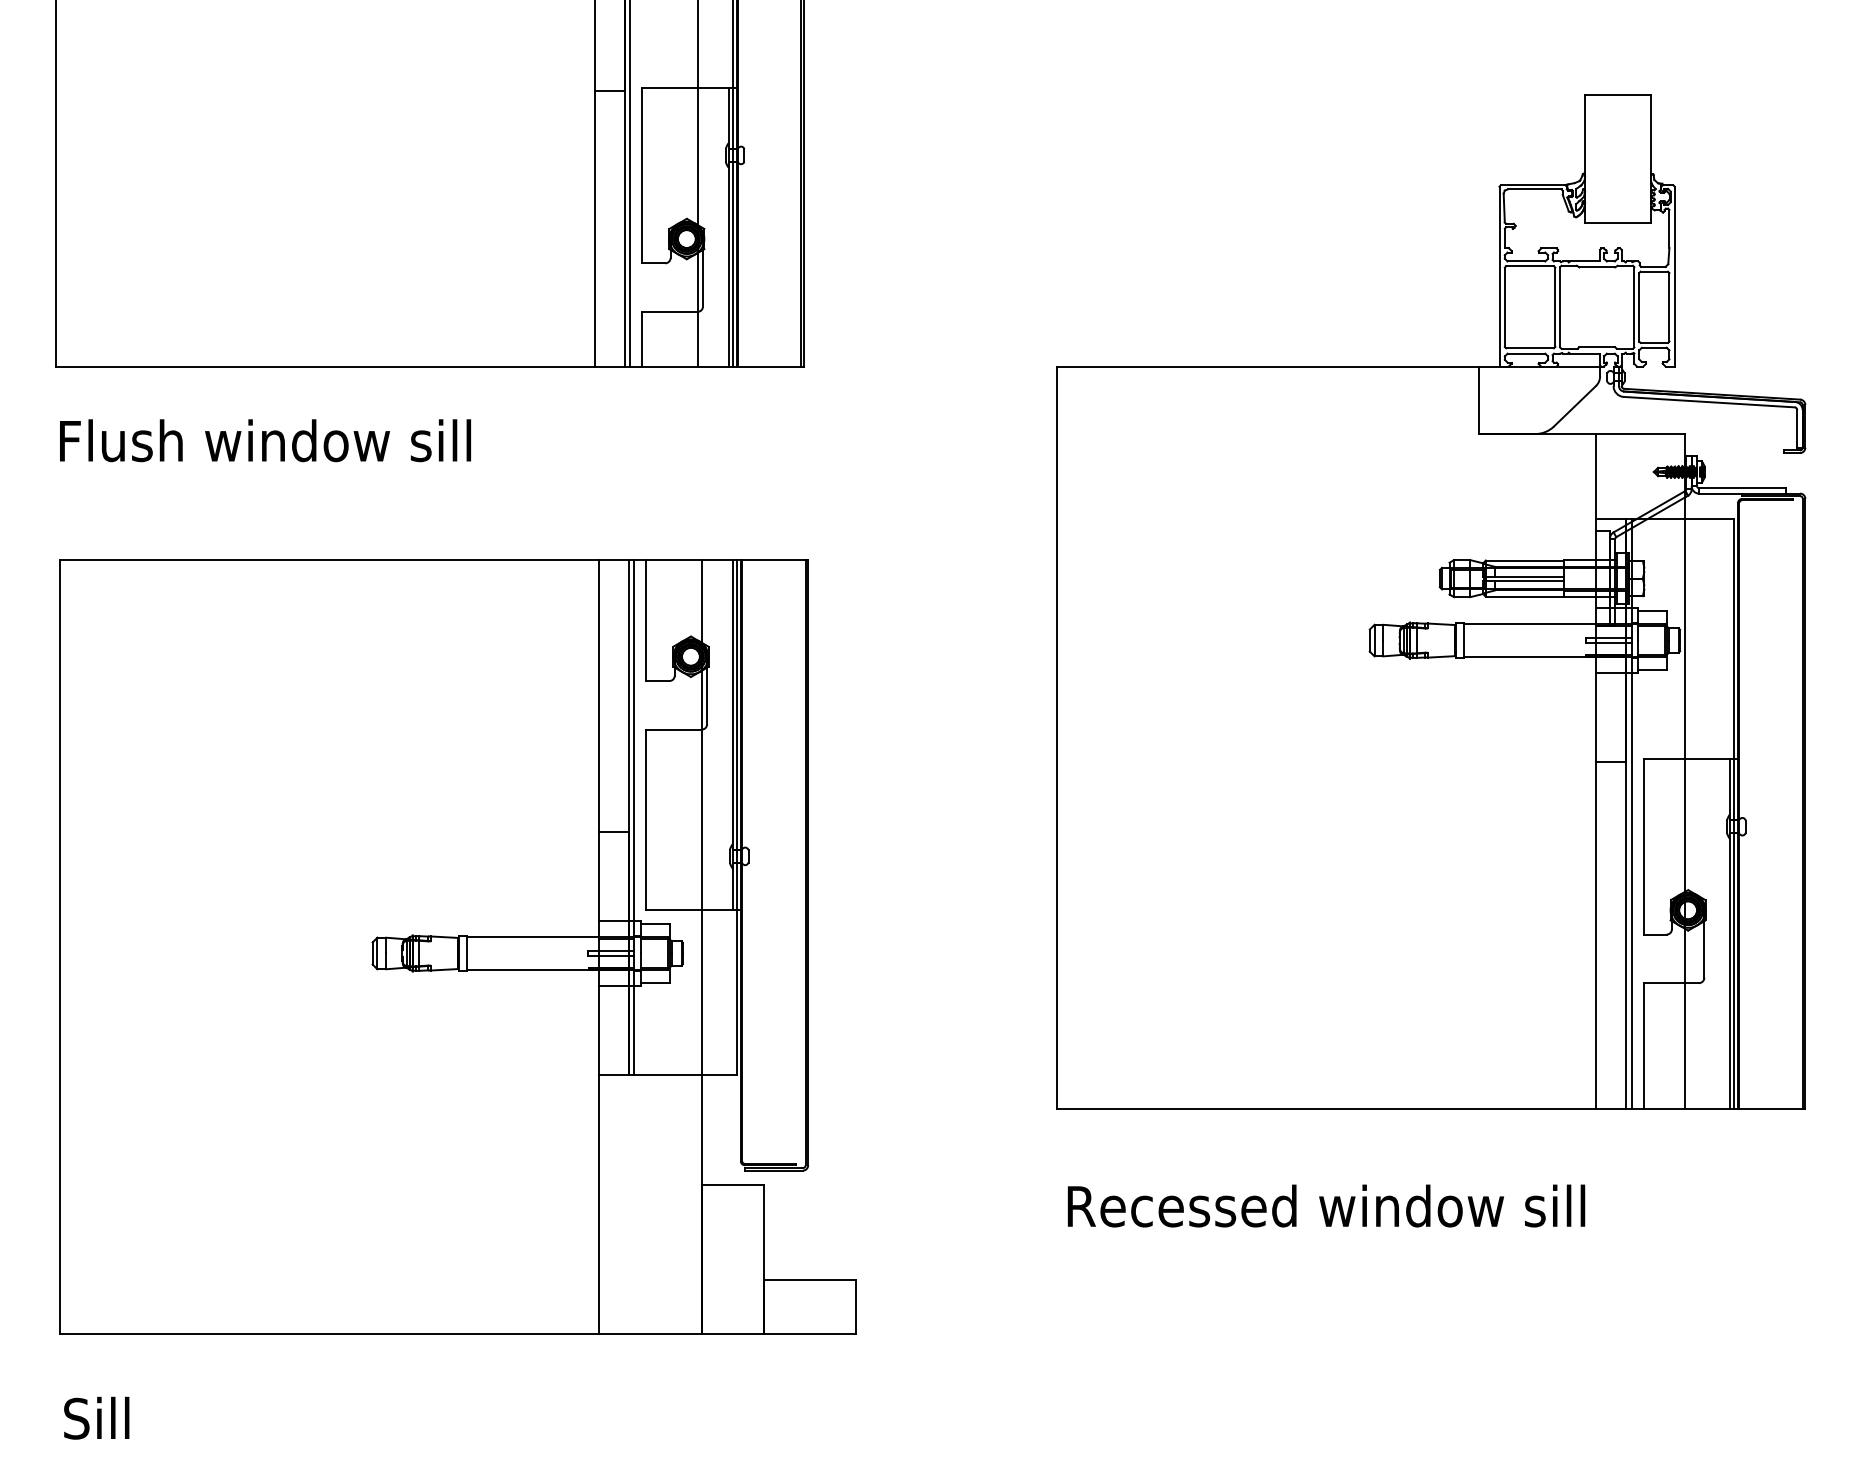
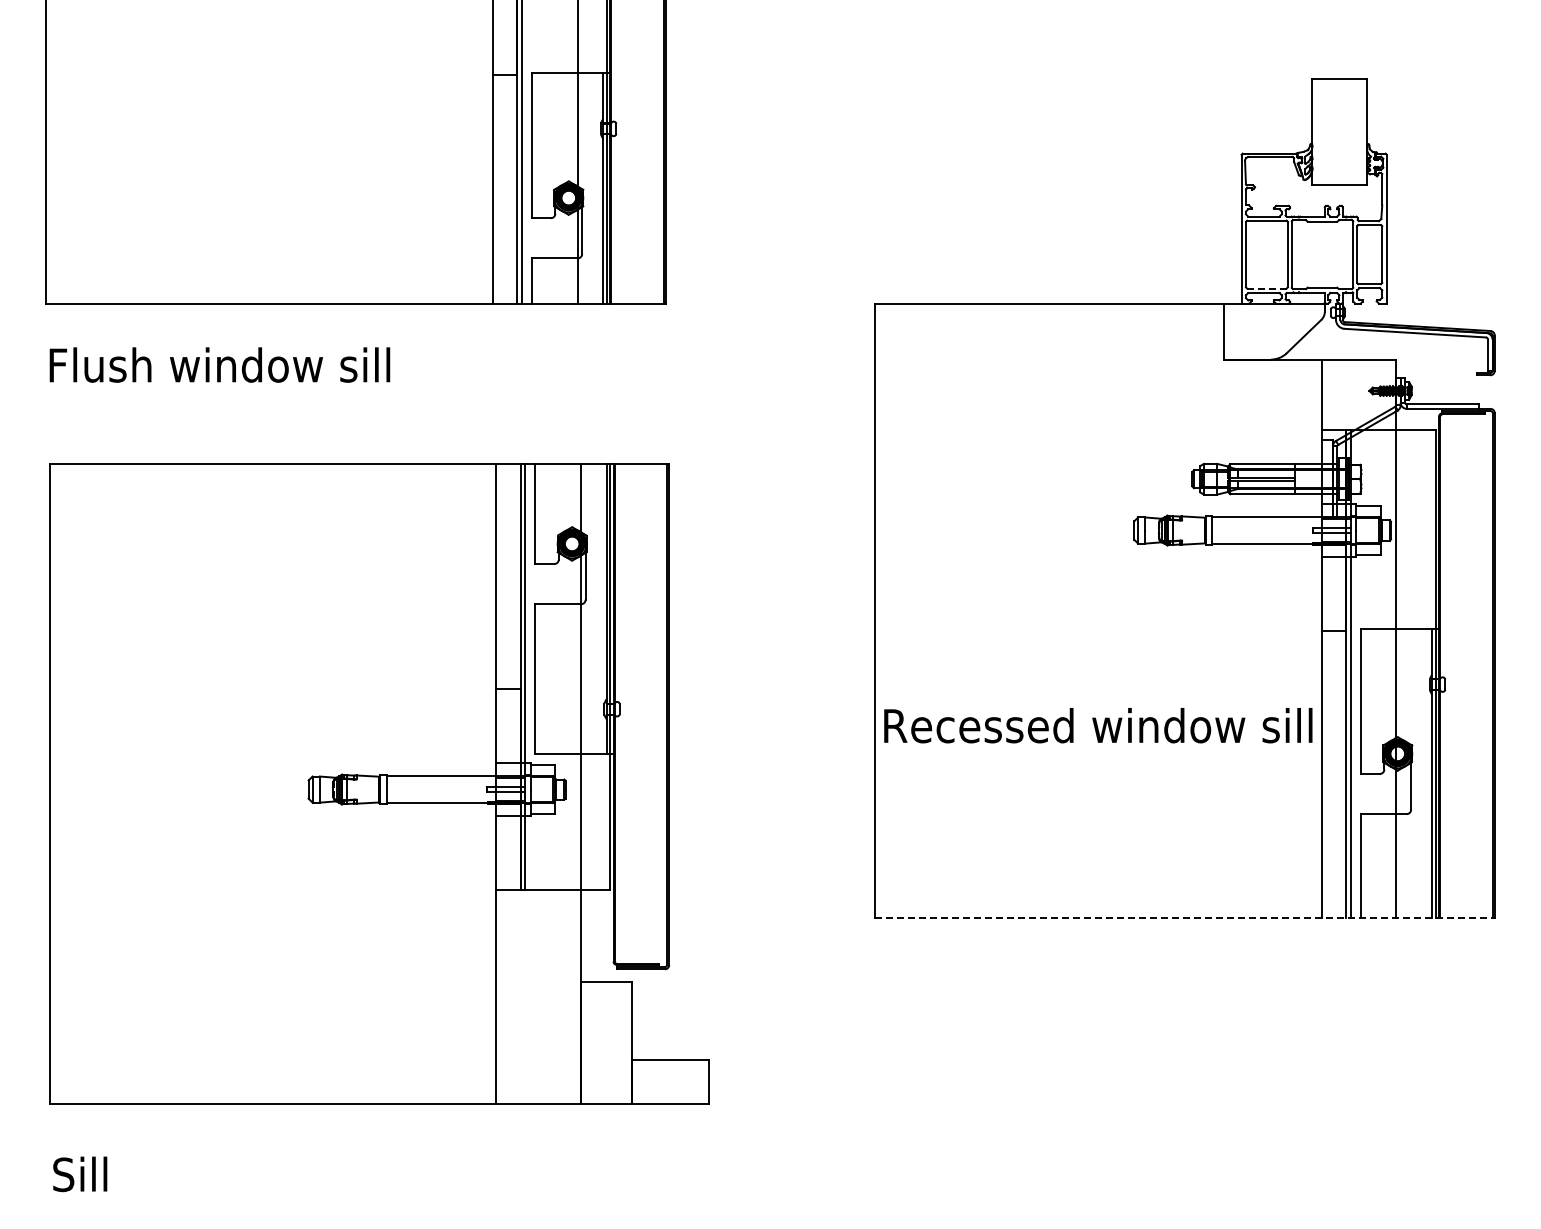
line: (1529, 348) -> (1266, 288), solid -> dashed
line: (1430, 1109) -> (1184, 918), solid -> dashed
text: (1326, 1205) -> (1098, 725), moved

